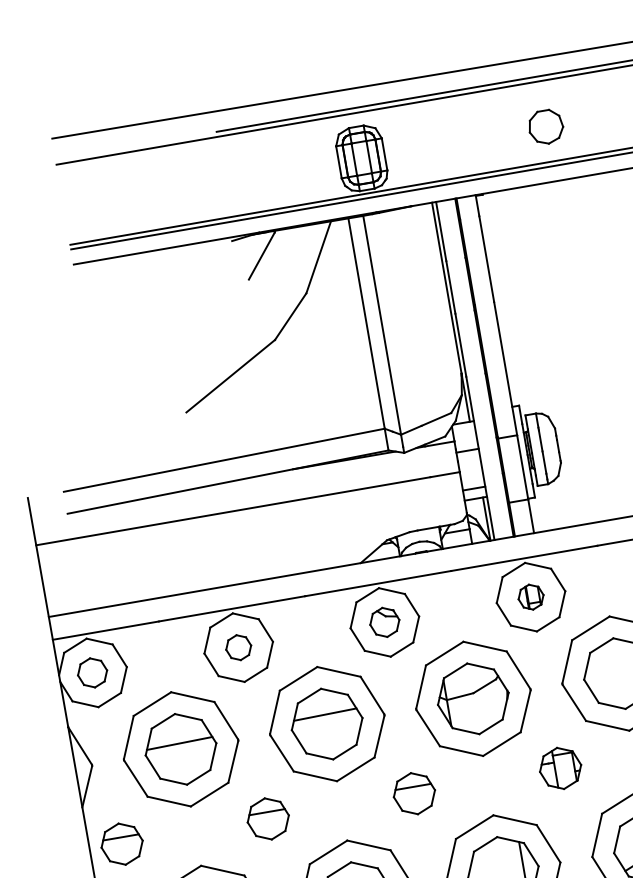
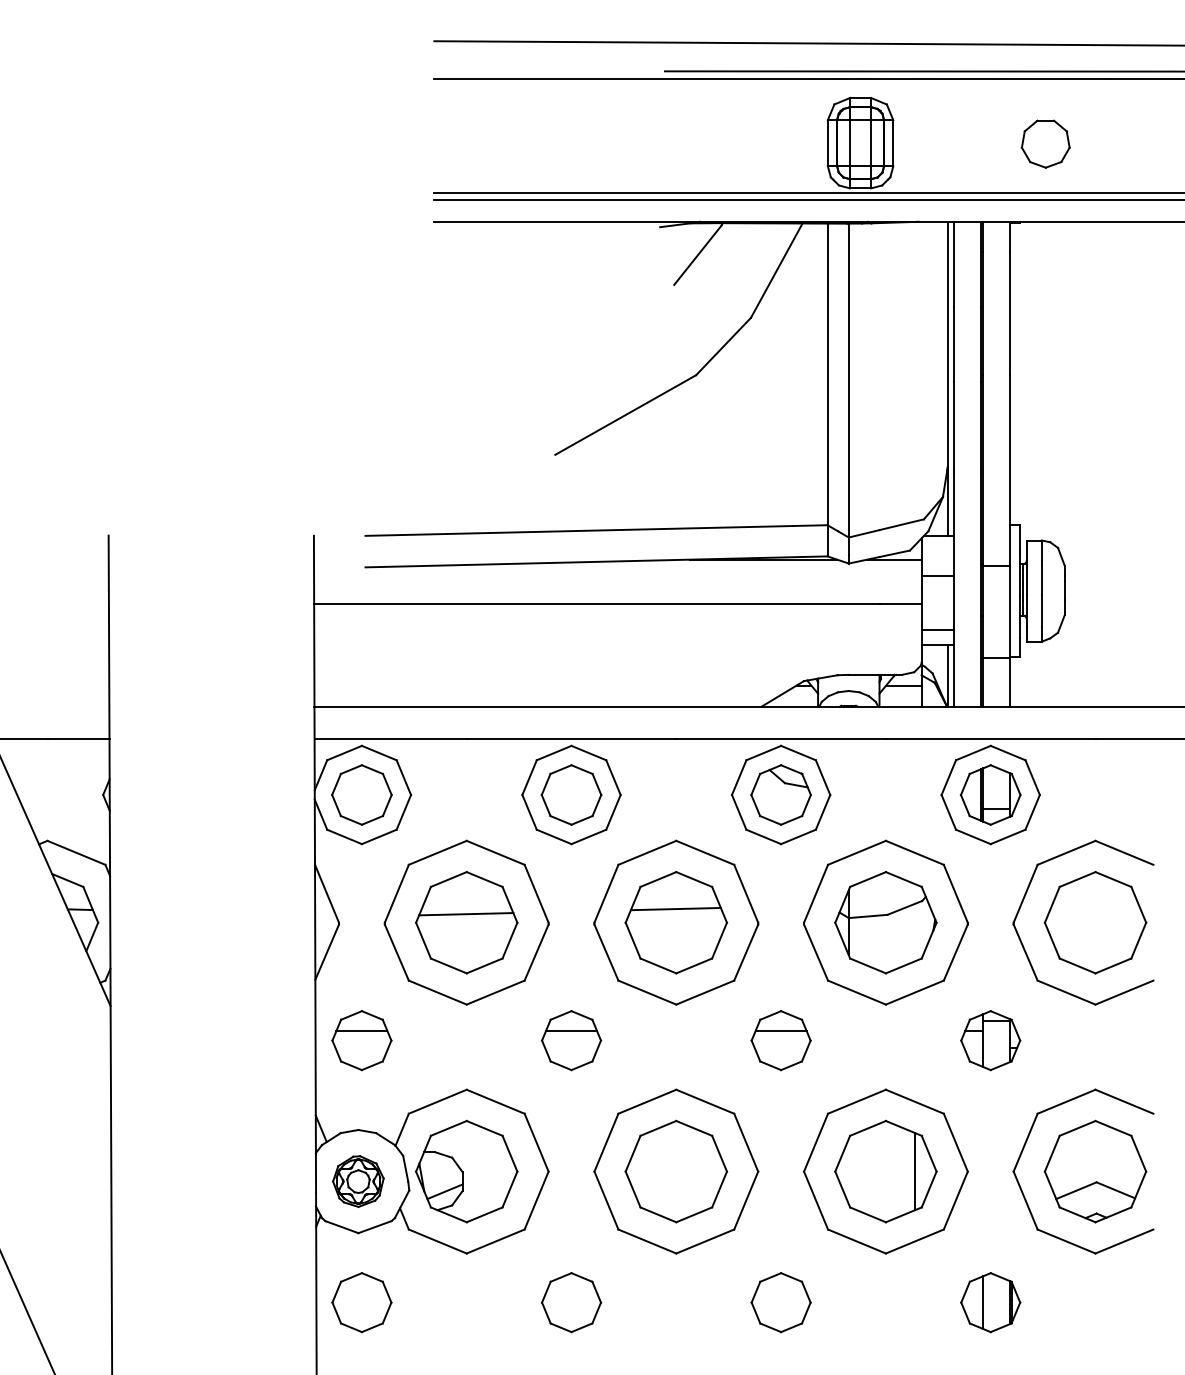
part: (545, 126) -> (1045, 143), moved
part: (530, 596) -> (990, 794), size x1.67
part: (384, 622) -> (780, 794), size x1.43
part: (238, 647) -> (571, 794), size x1.67
part: (92, 672) -> (361, 794), size x1.43

